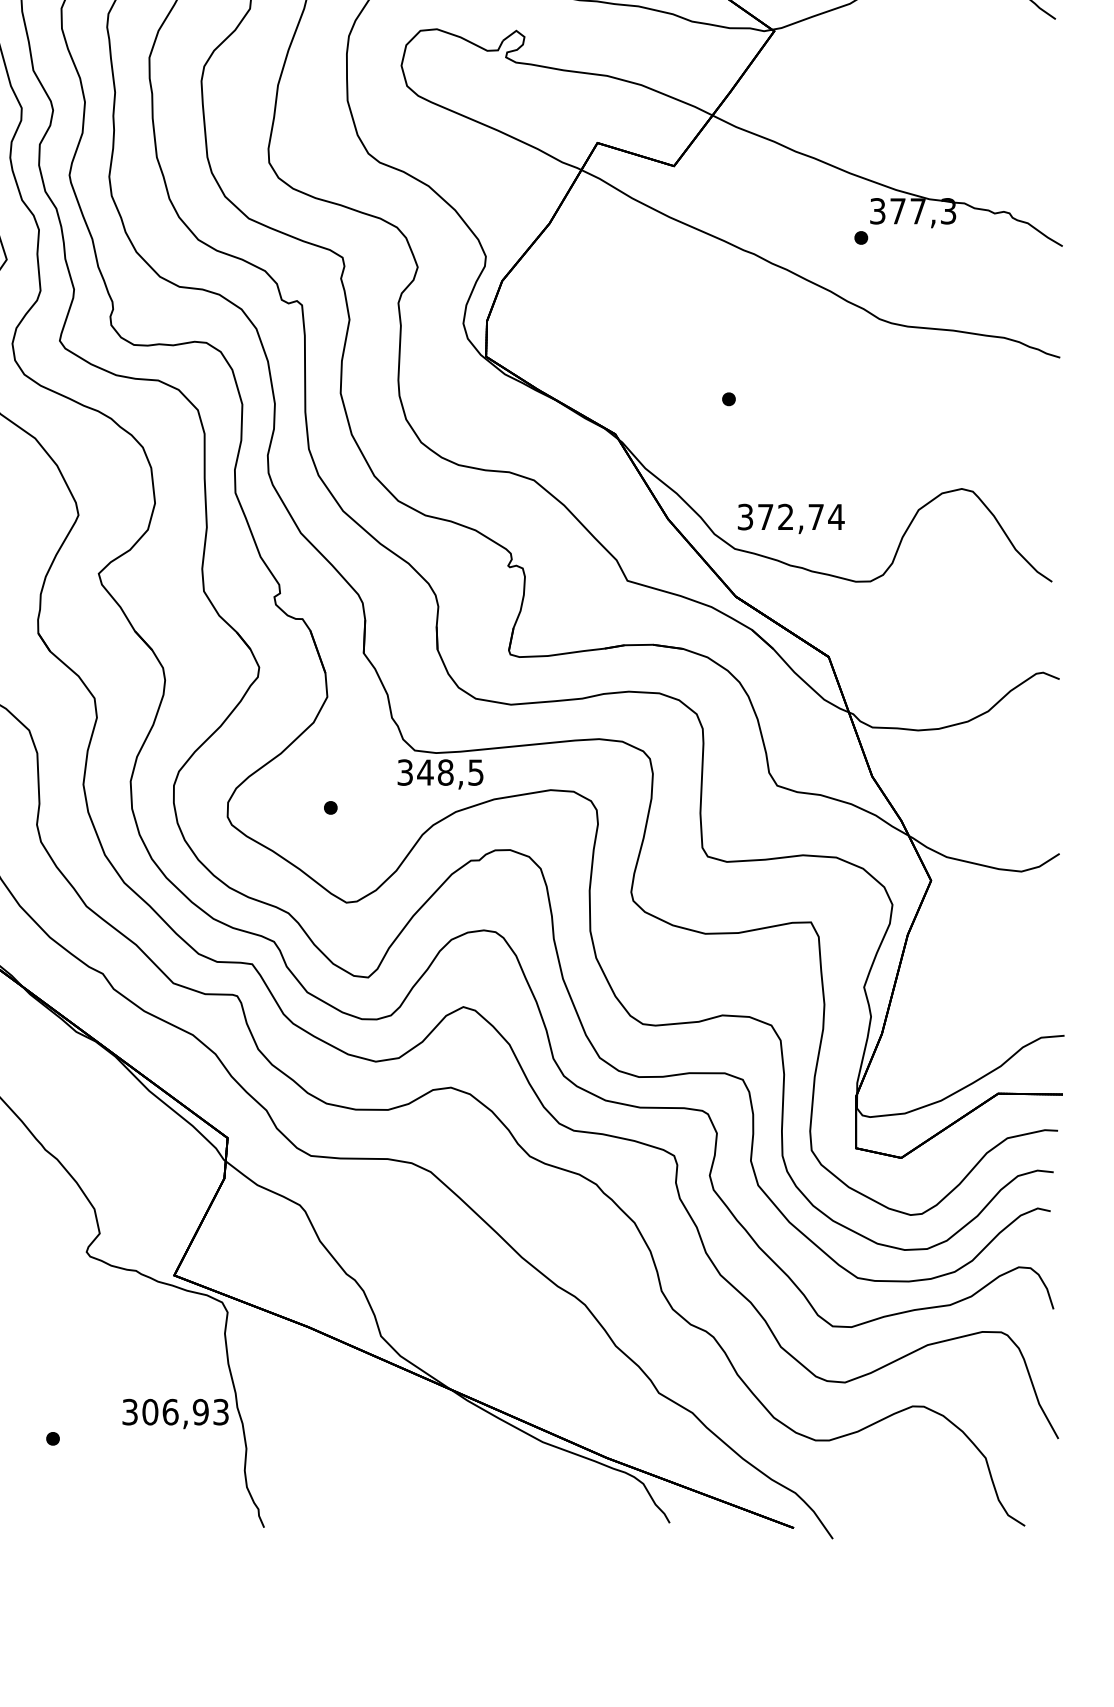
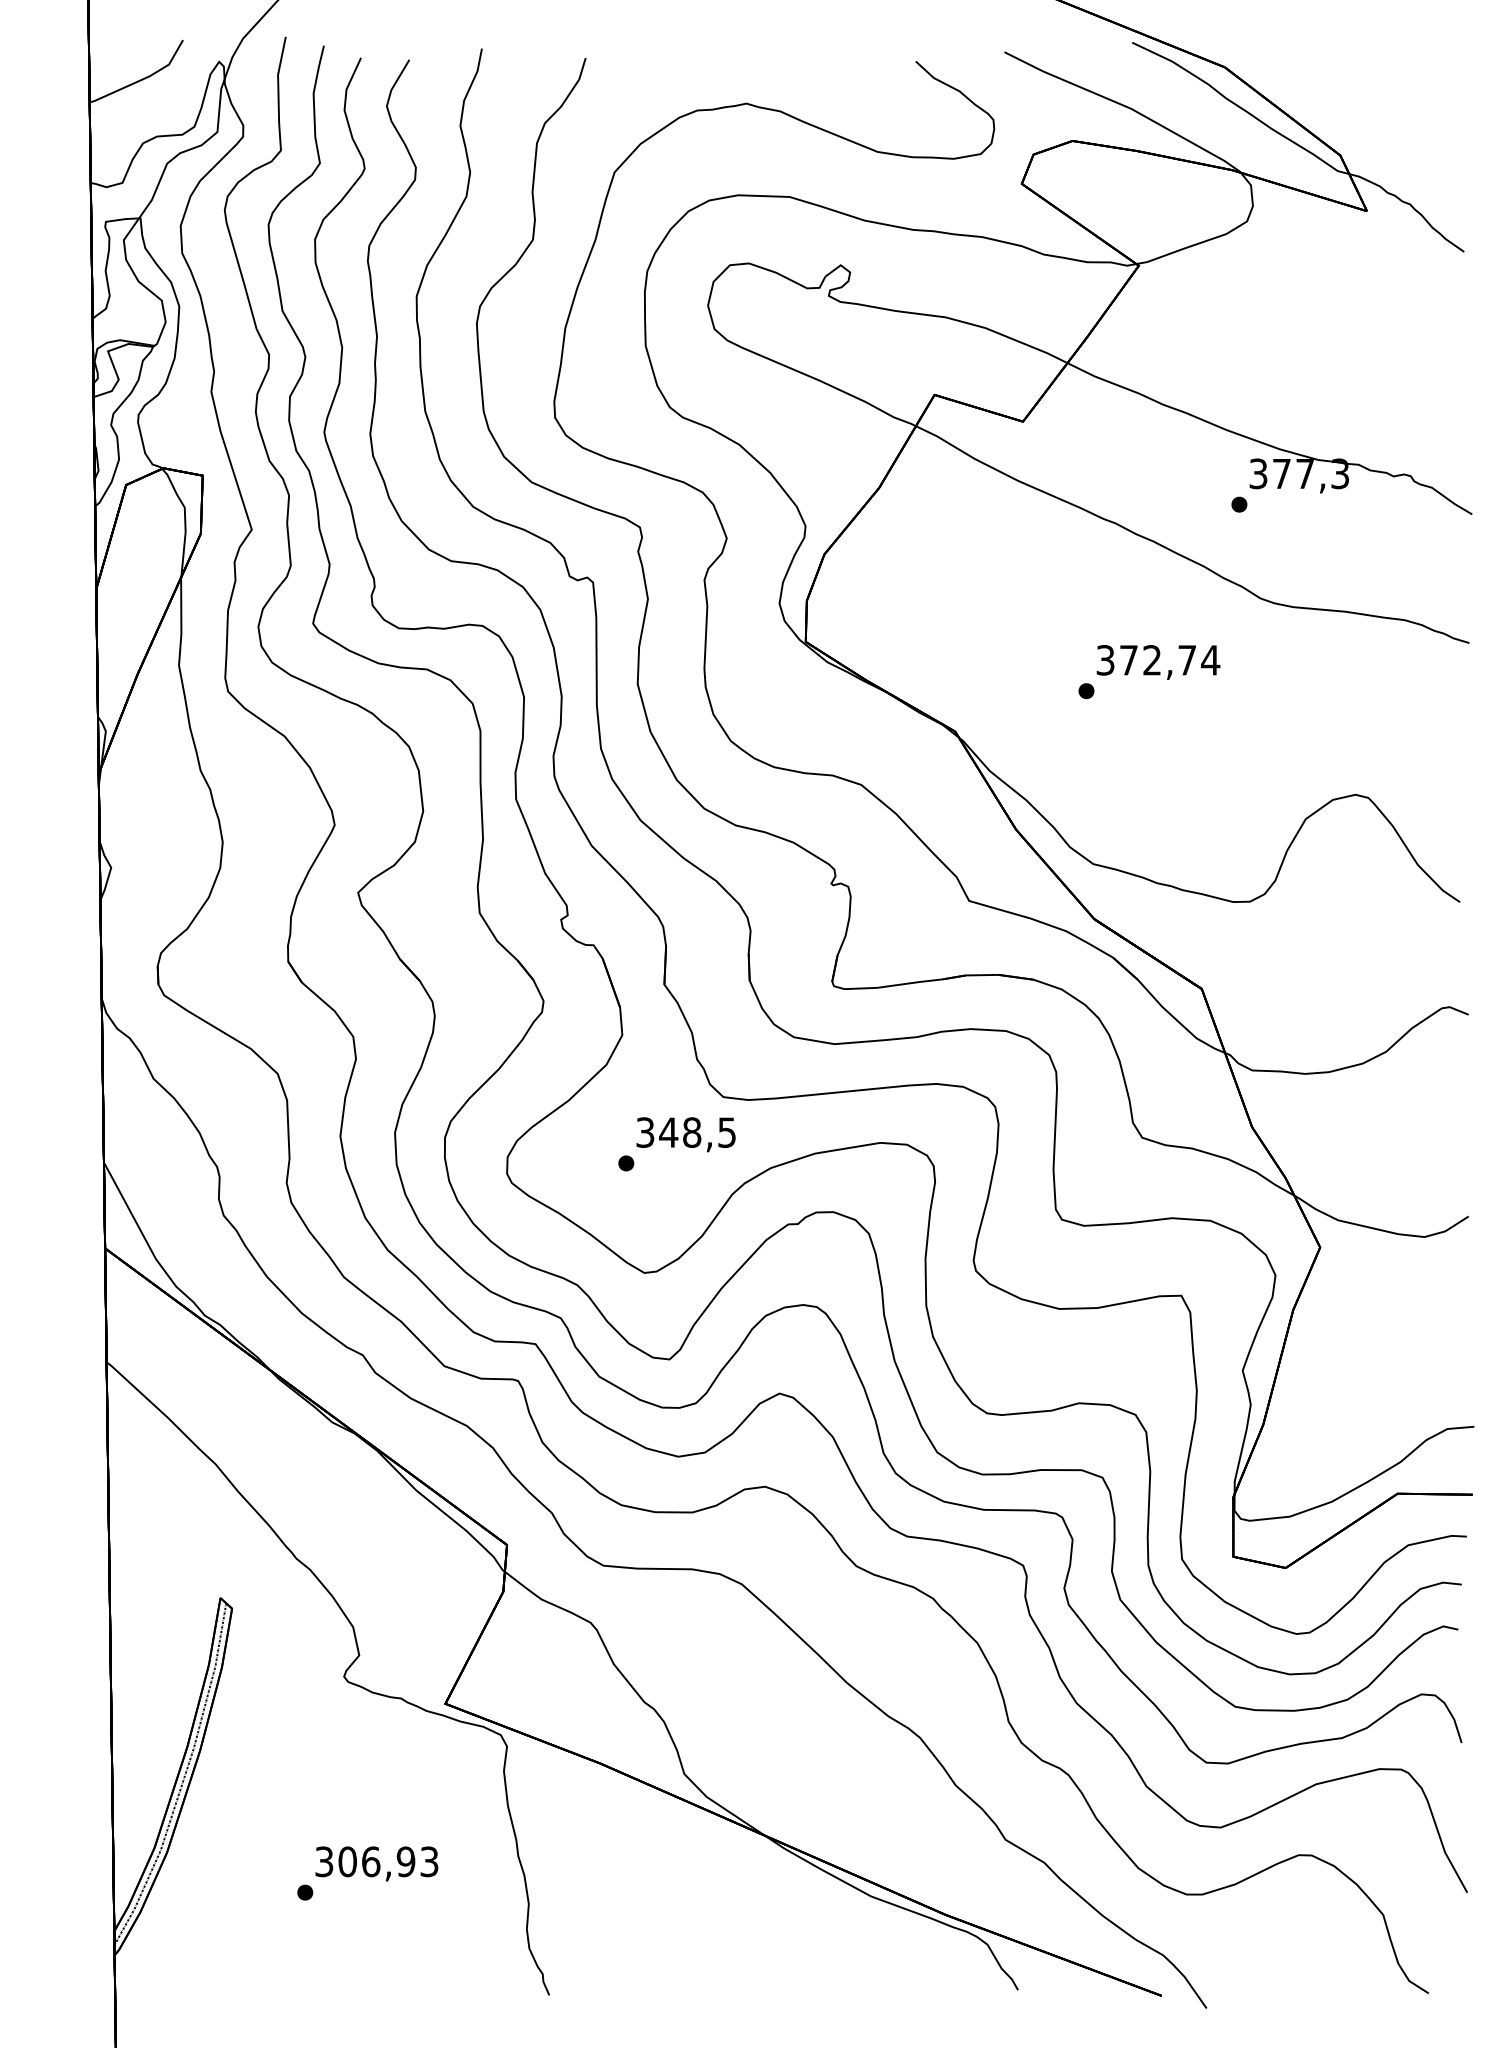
text: (791, 518) -> (1158, 662), moved
text: (439, 774) -> (685, 1134), moved
text: (175, 1413) -> (376, 1863), moved

